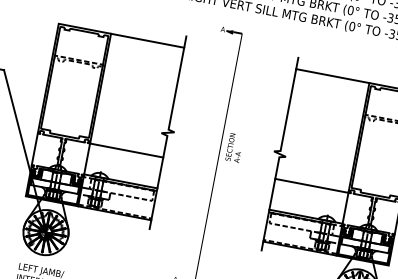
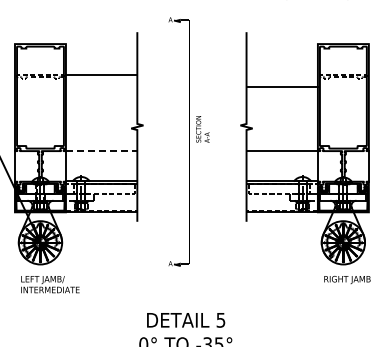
line: (147, 41) -> (101, 75), moved
line: (331, 76) -> (281, 87), moved
line: (126, 150) -> (101, 151), solid -> dashed

